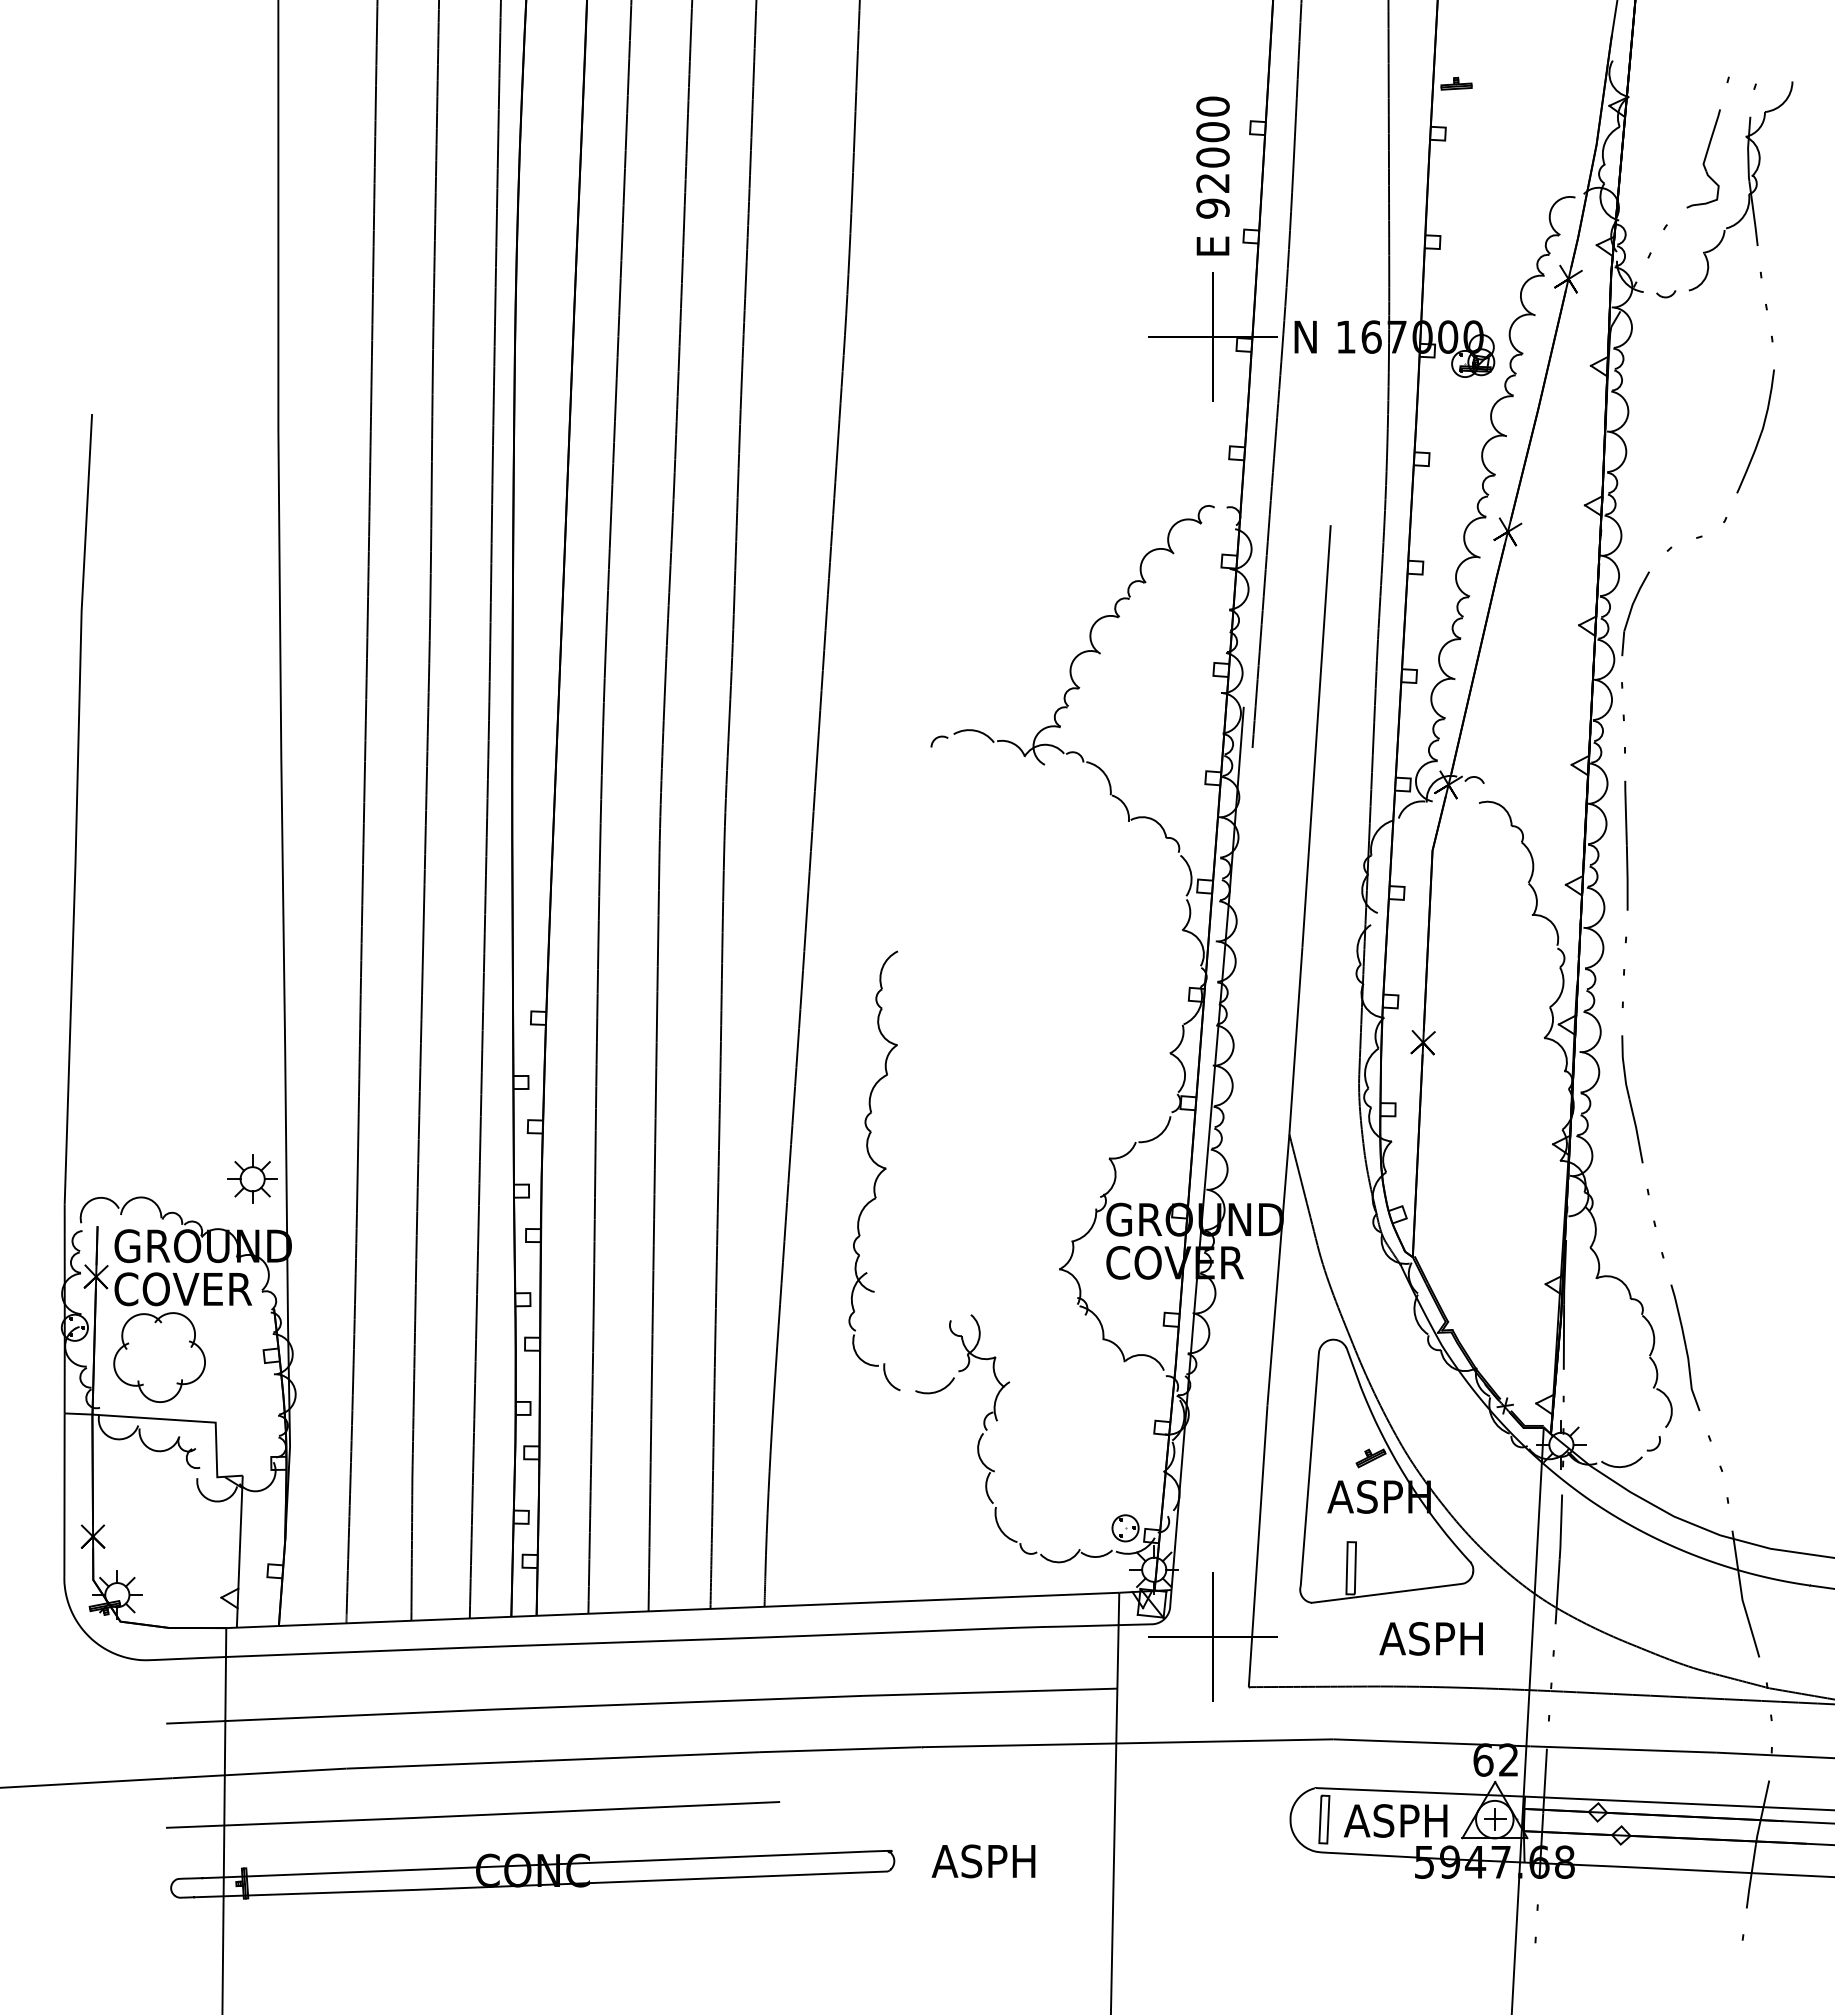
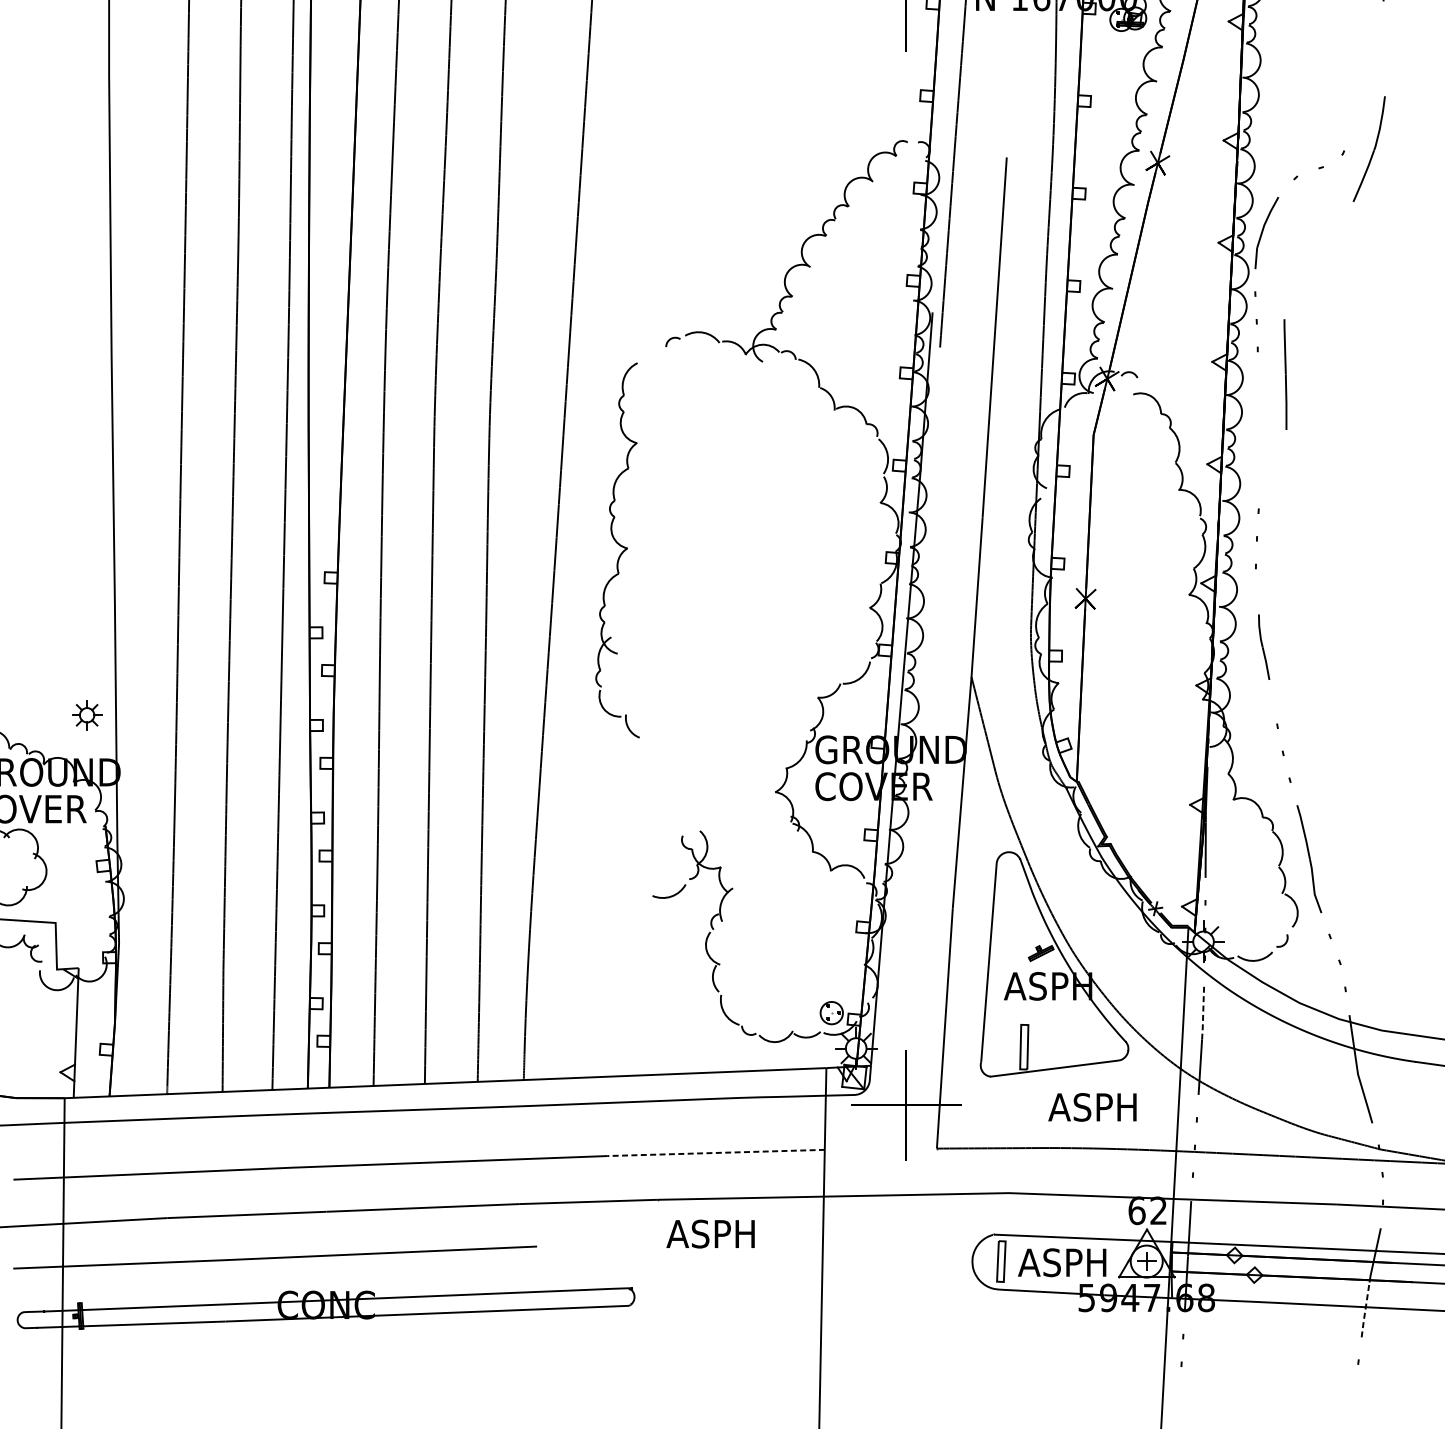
part: (1755, 431) -> (1369, 149), moved
line: (1626, 845) -> (1285, 374), moved
part: (1632, 1099) -> (1264, 647), size x0.6
part: (874, 1170) -> (617, 550), moved
part: (252, 1178) -> (87, 714), size x0.7
line: (1561, 1527) -> (1203, 1012), solid -> dashed
line: (989, 1692) -> (715, 1153), solid -> dashed
text: (983, 1861) -> (710, 1234), moved
line: (1751, 1876) -> (1365, 1310), solid -> dashed

